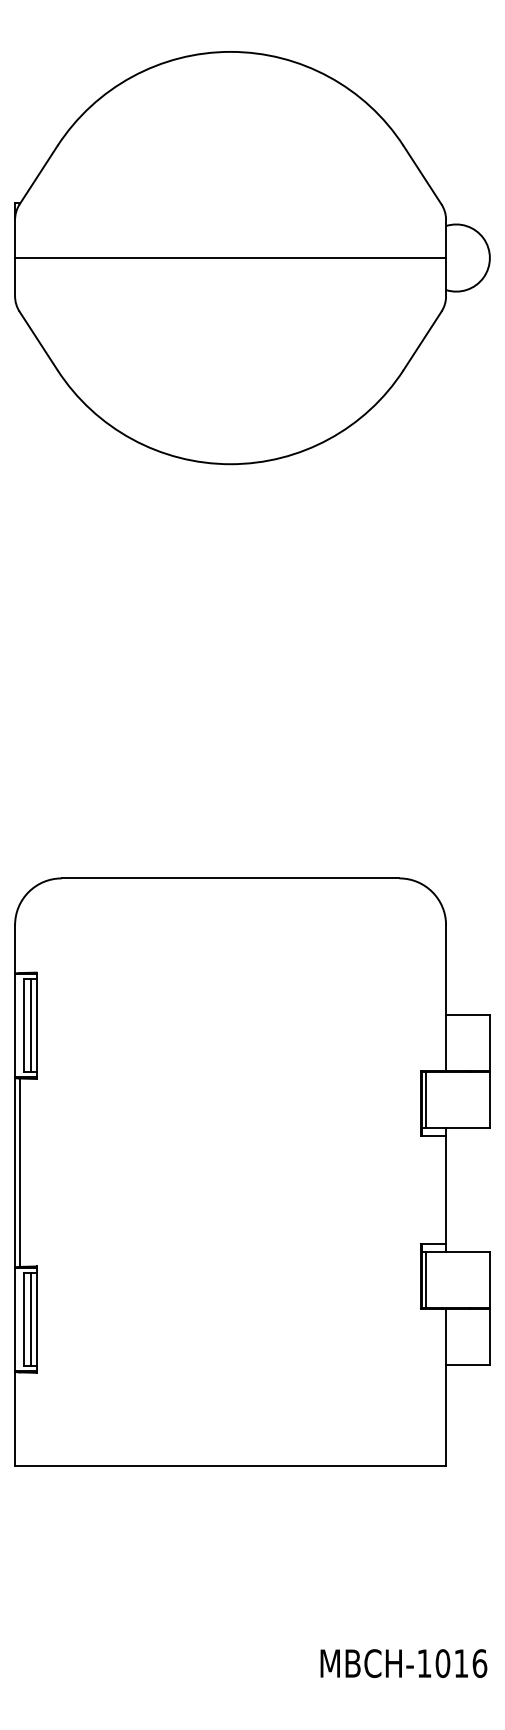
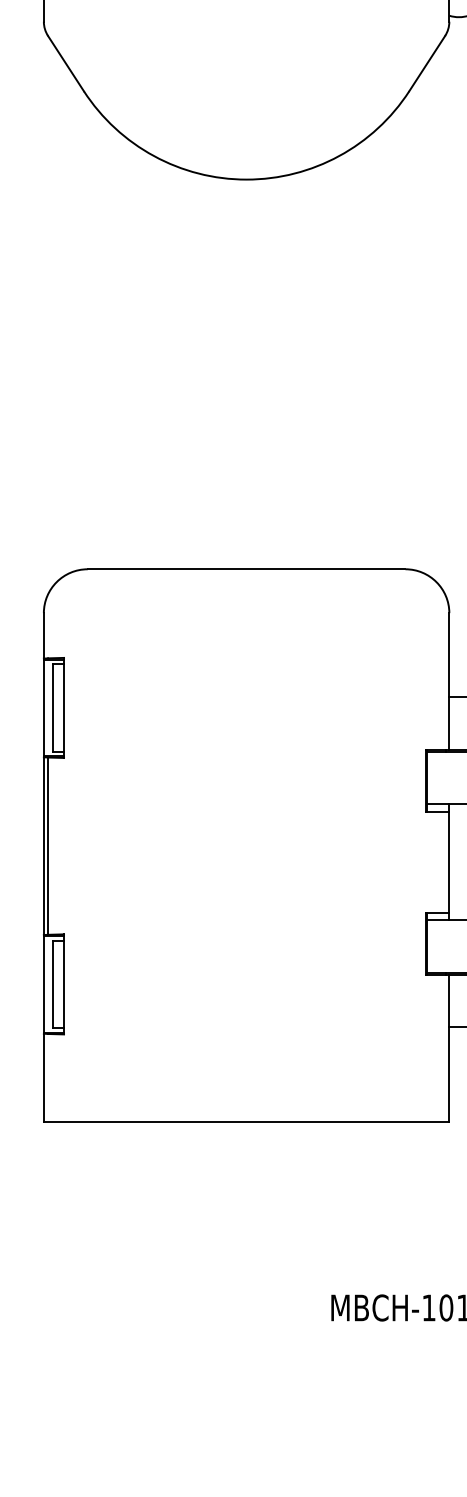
line: (30, 1025) -> (58, 707), removed
line: (425, 1100) -> (429, 778), removed
line: (425, 1279) -> (429, 946), removed
line: (30, 1319) -> (58, 984), removed

